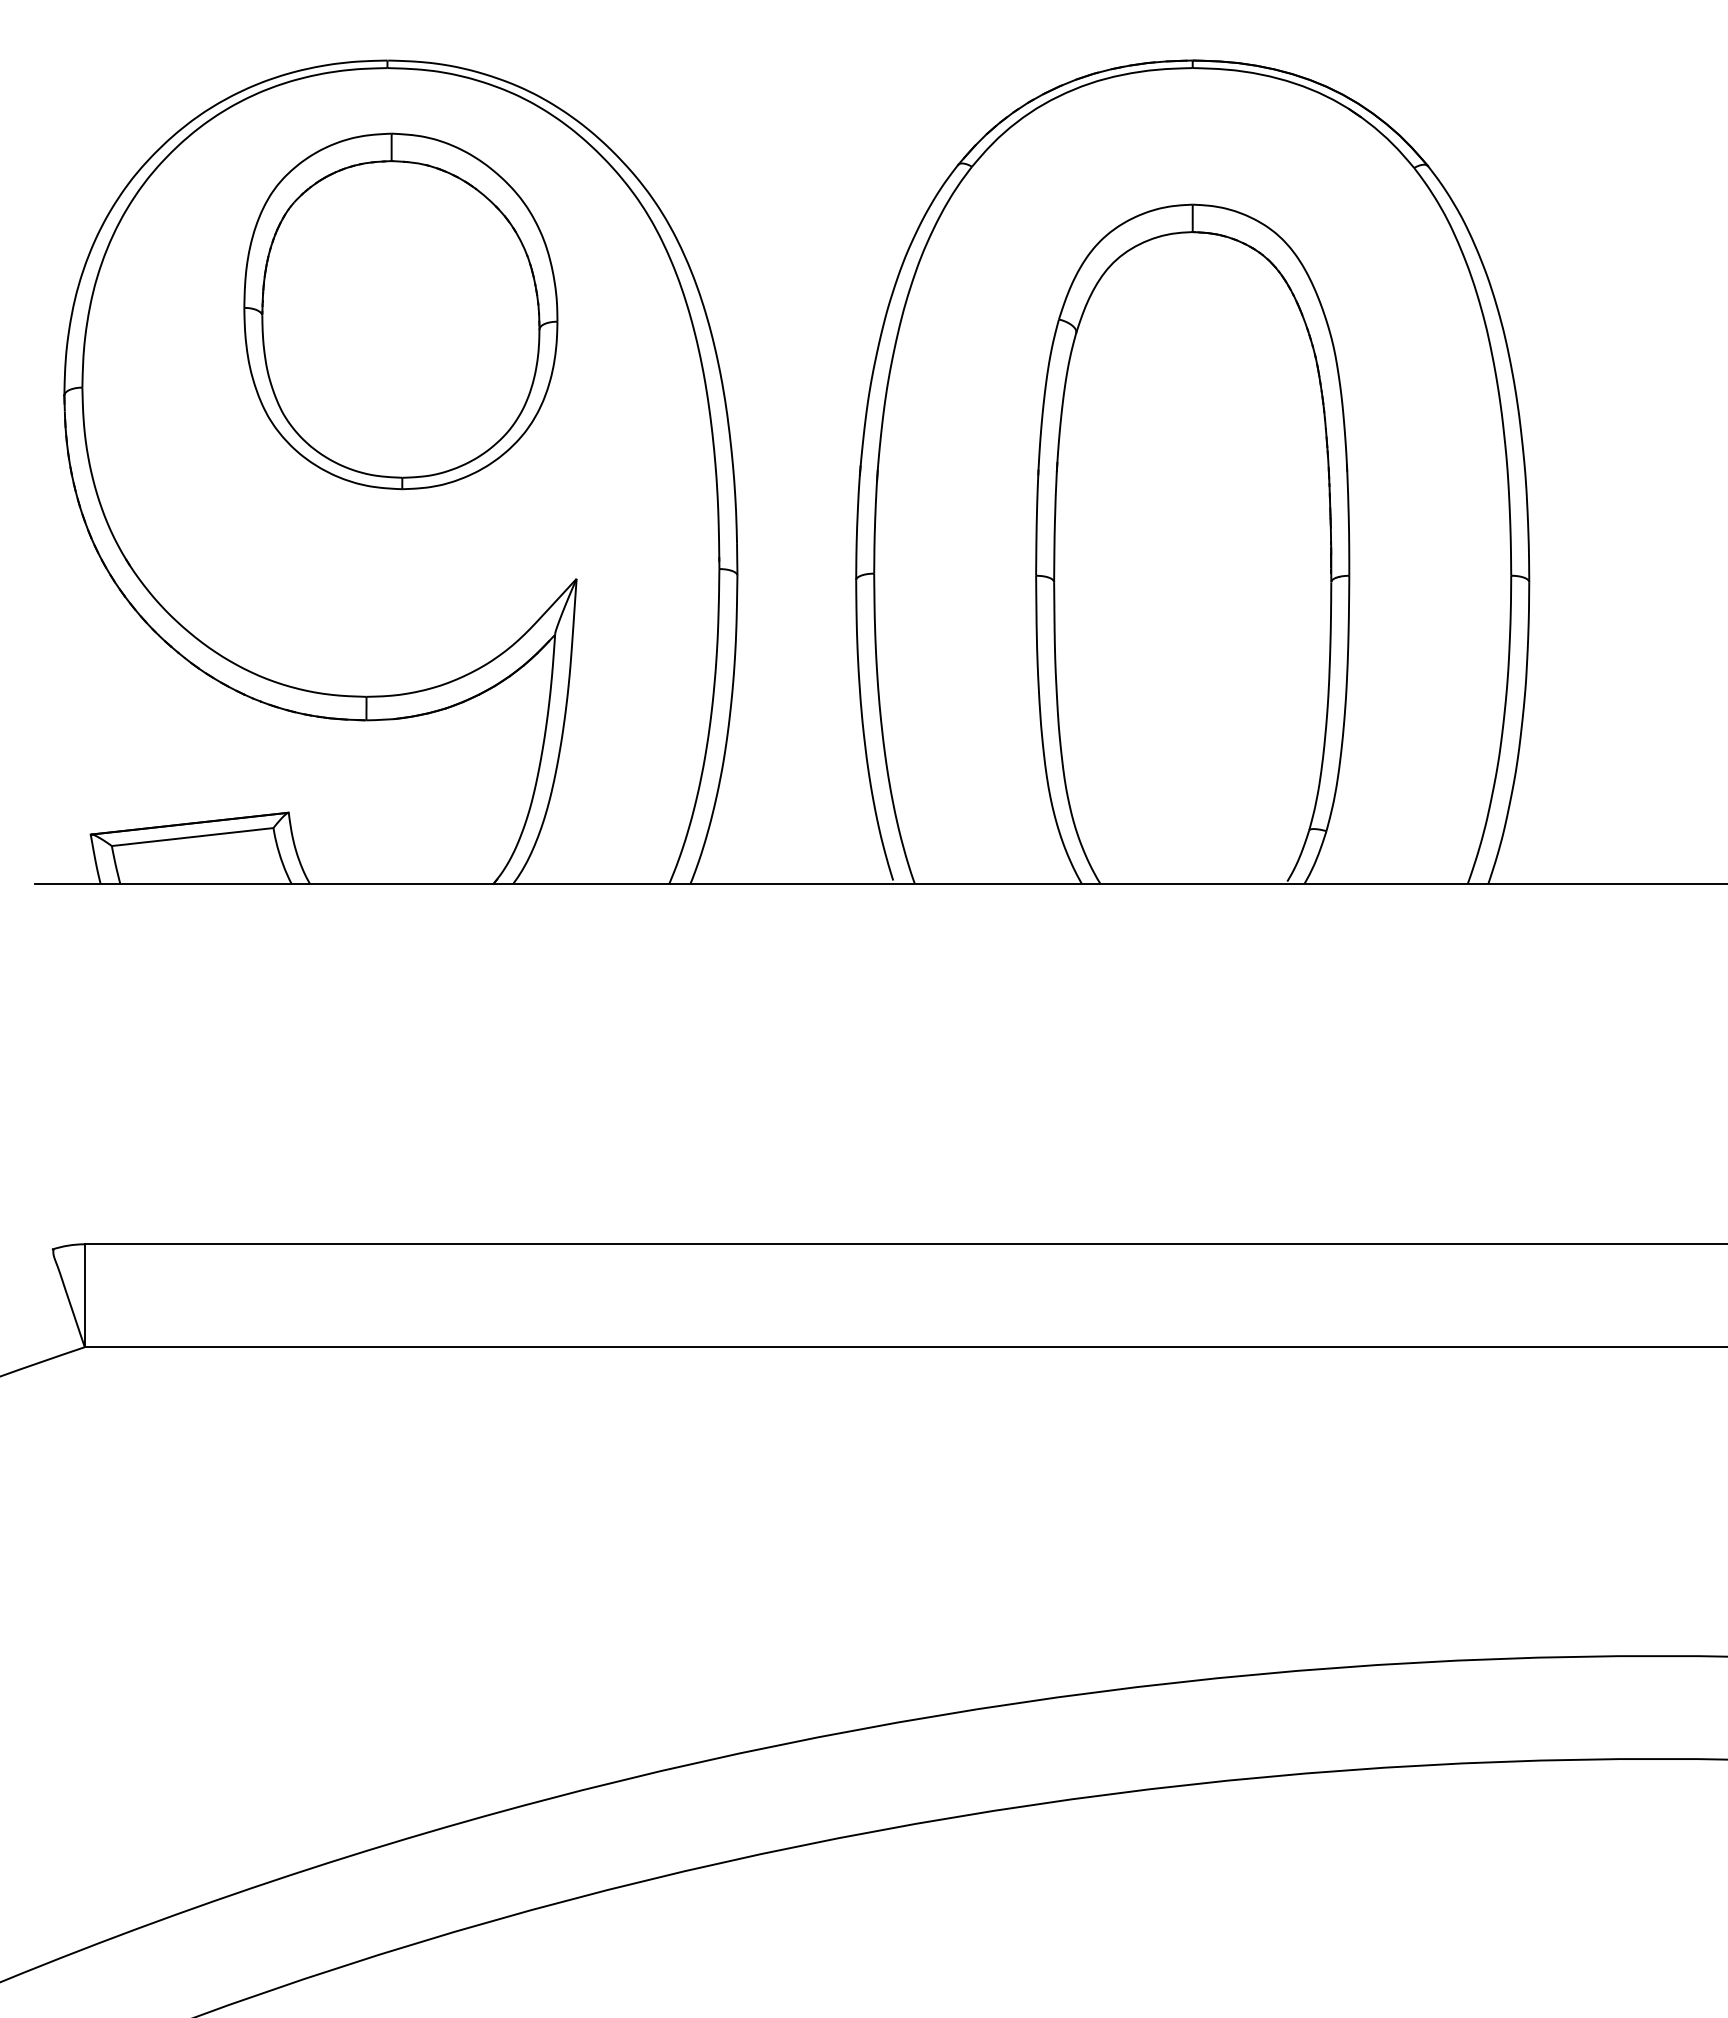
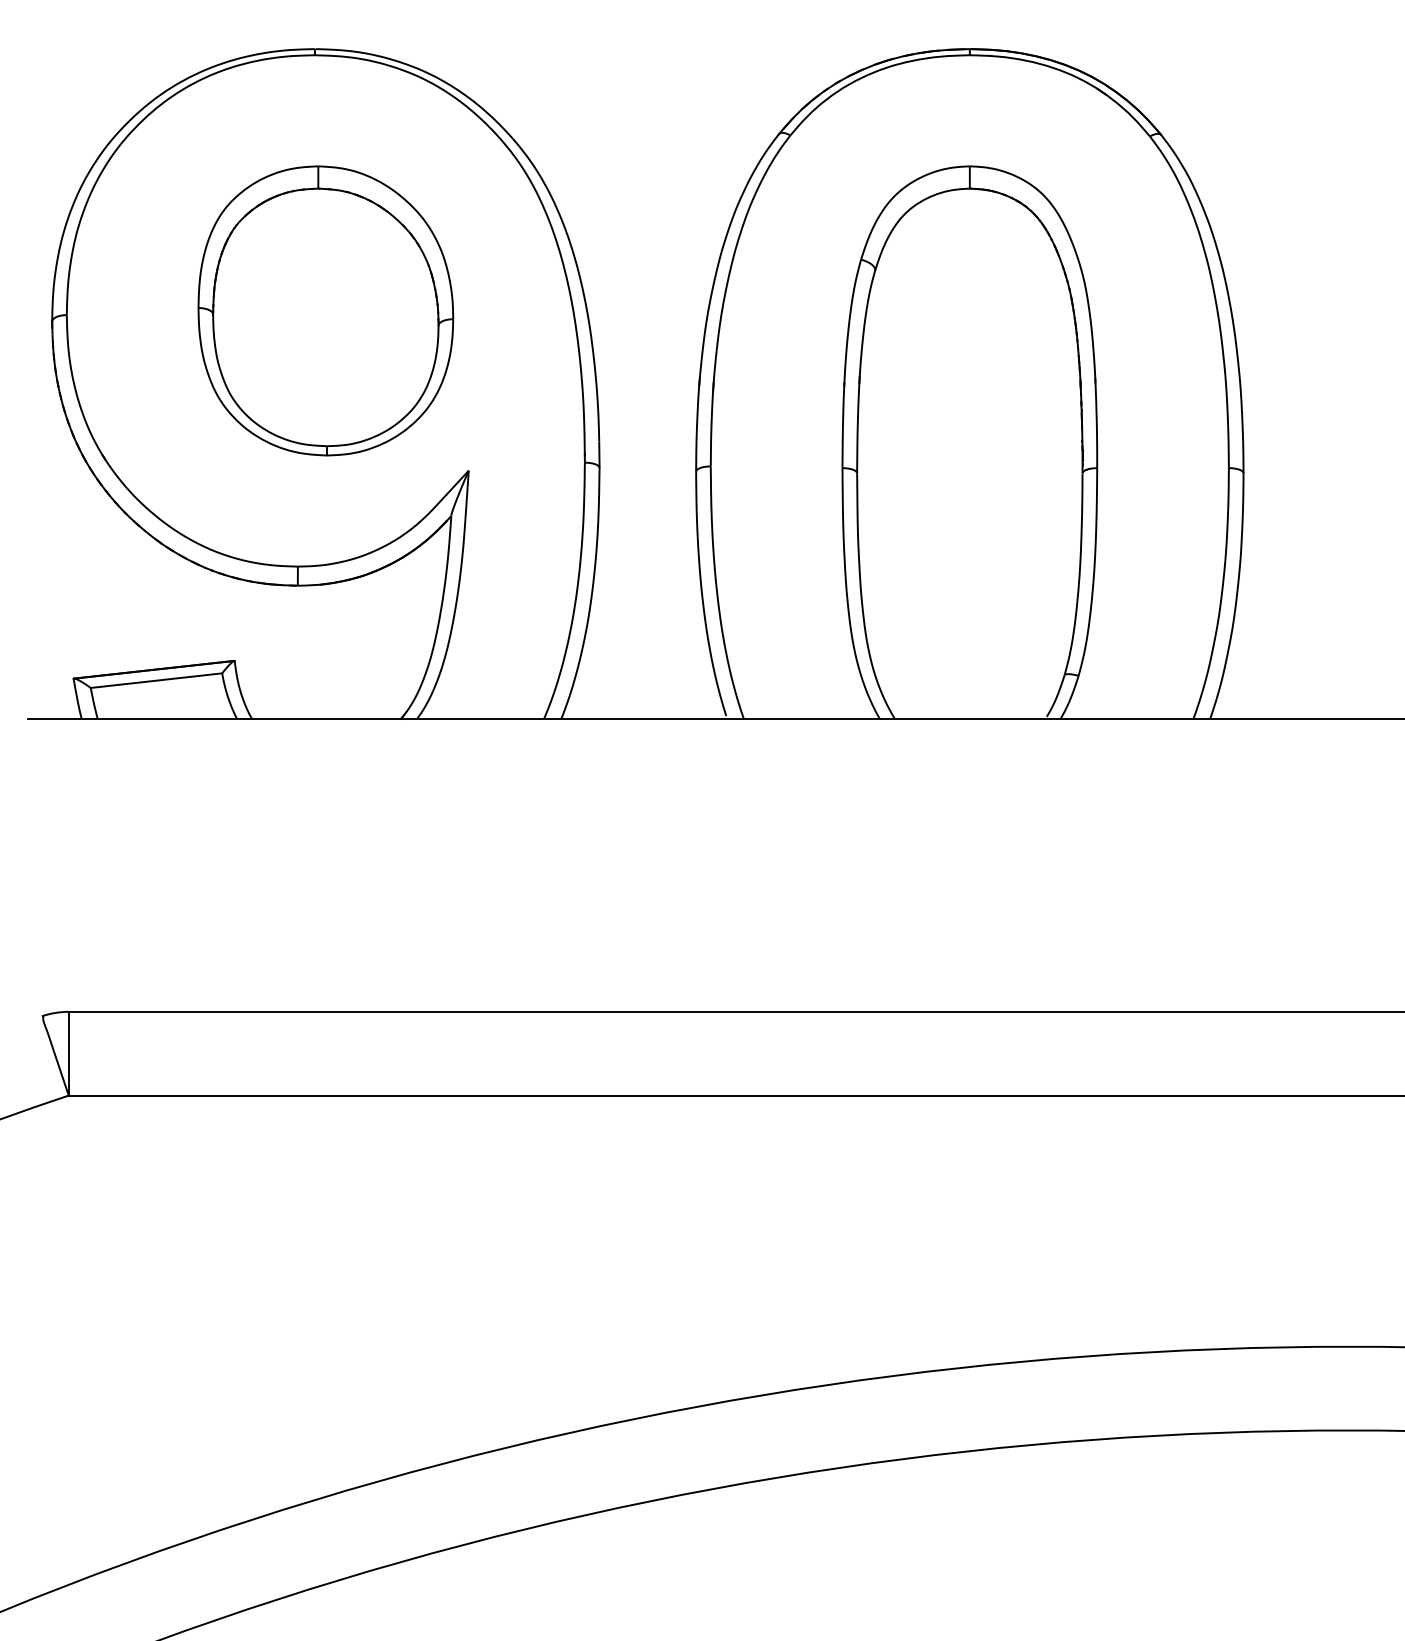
part: (400, 311) -> (325, 310), moved

